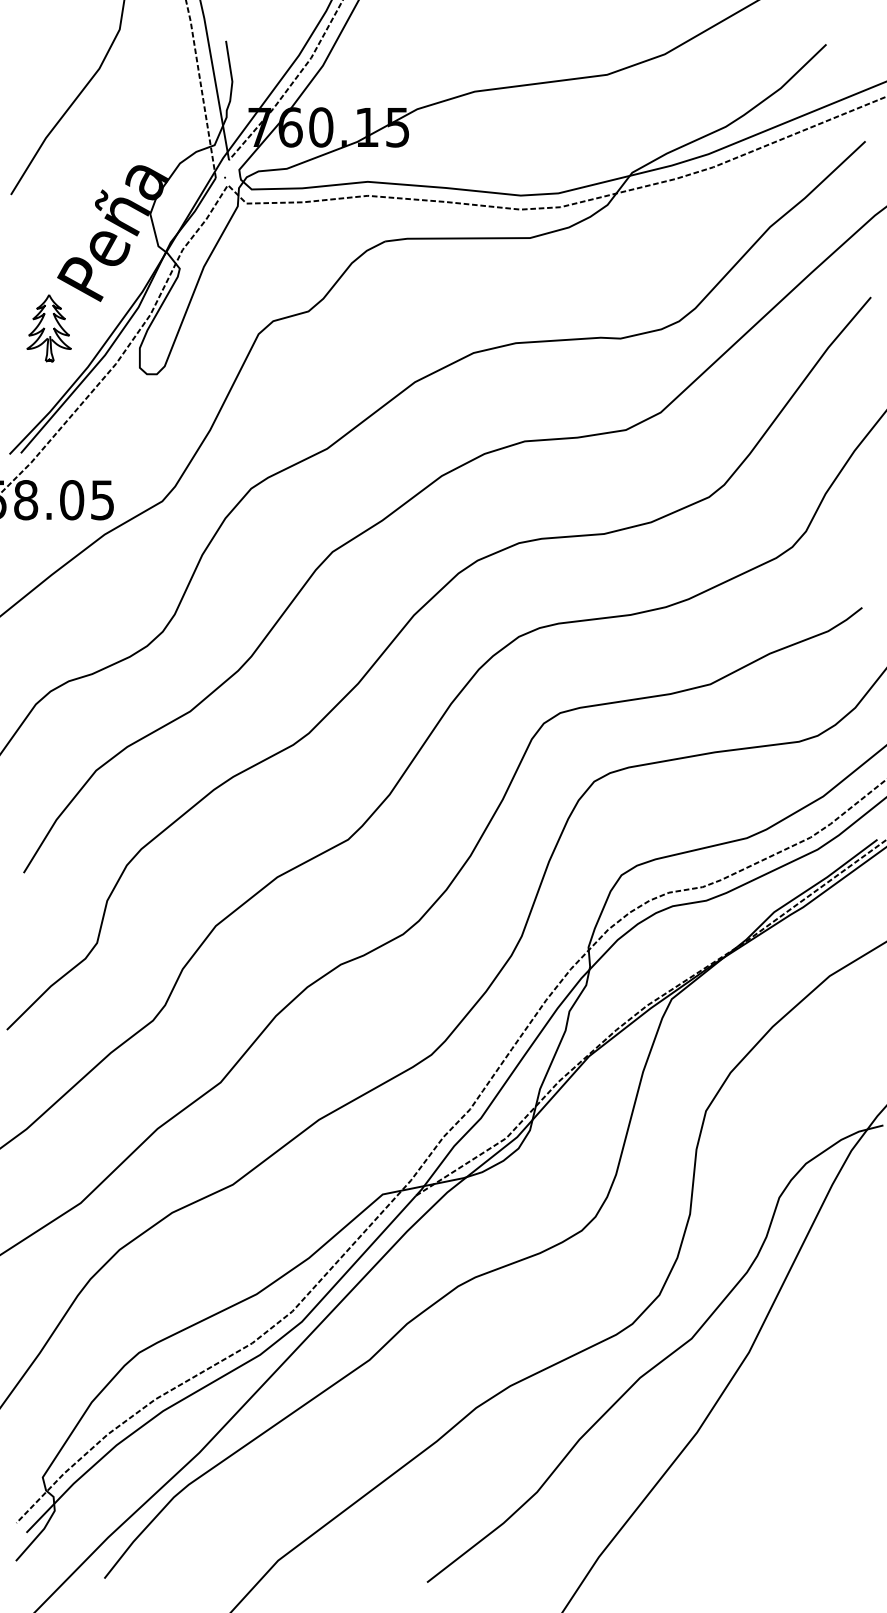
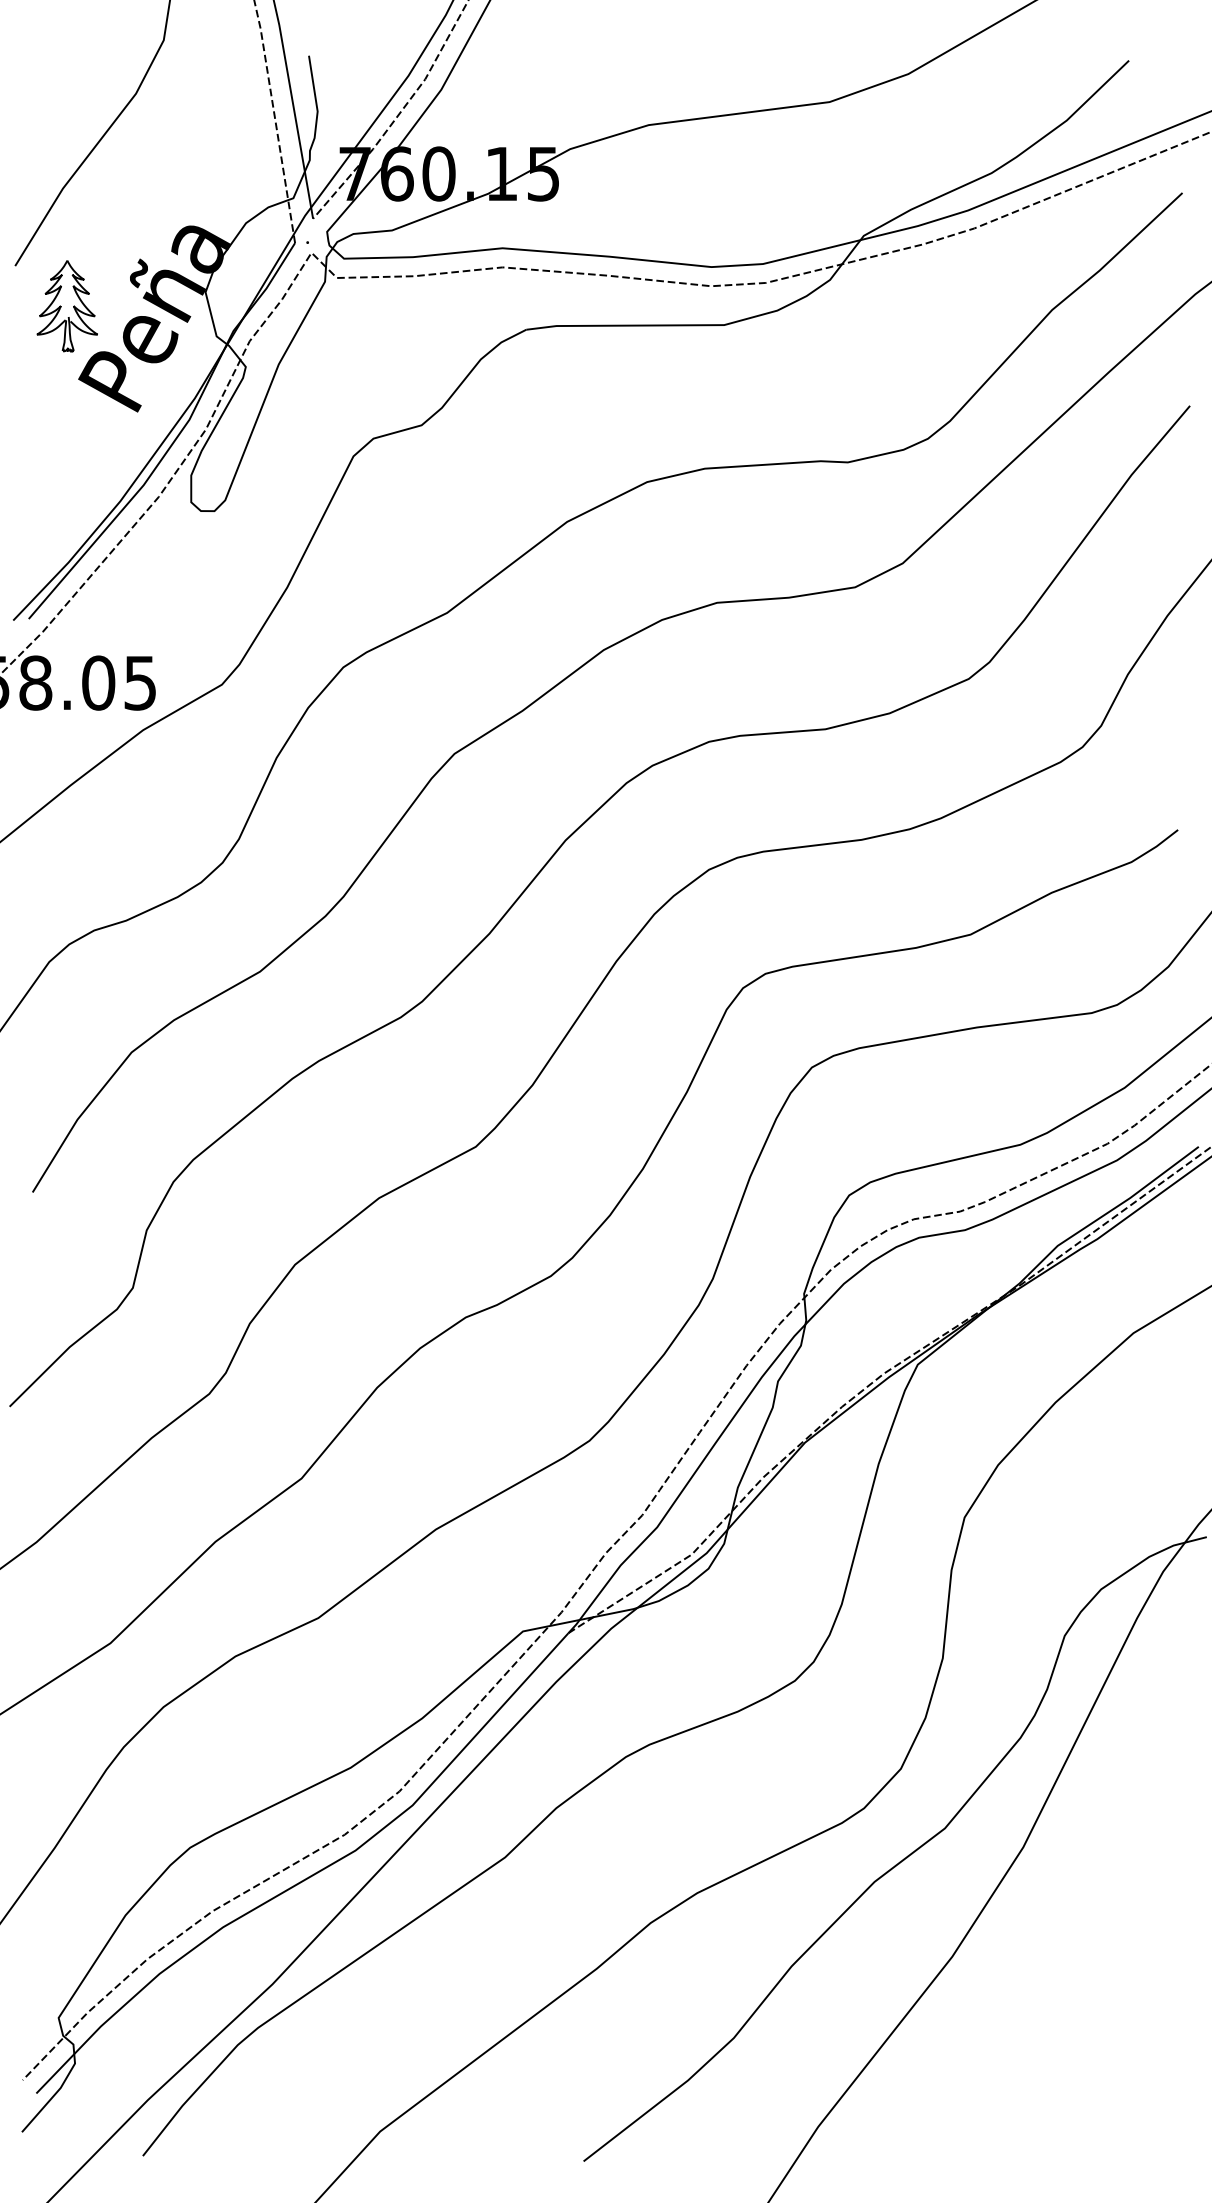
part: (48, 328) -> (66, 306), moved

